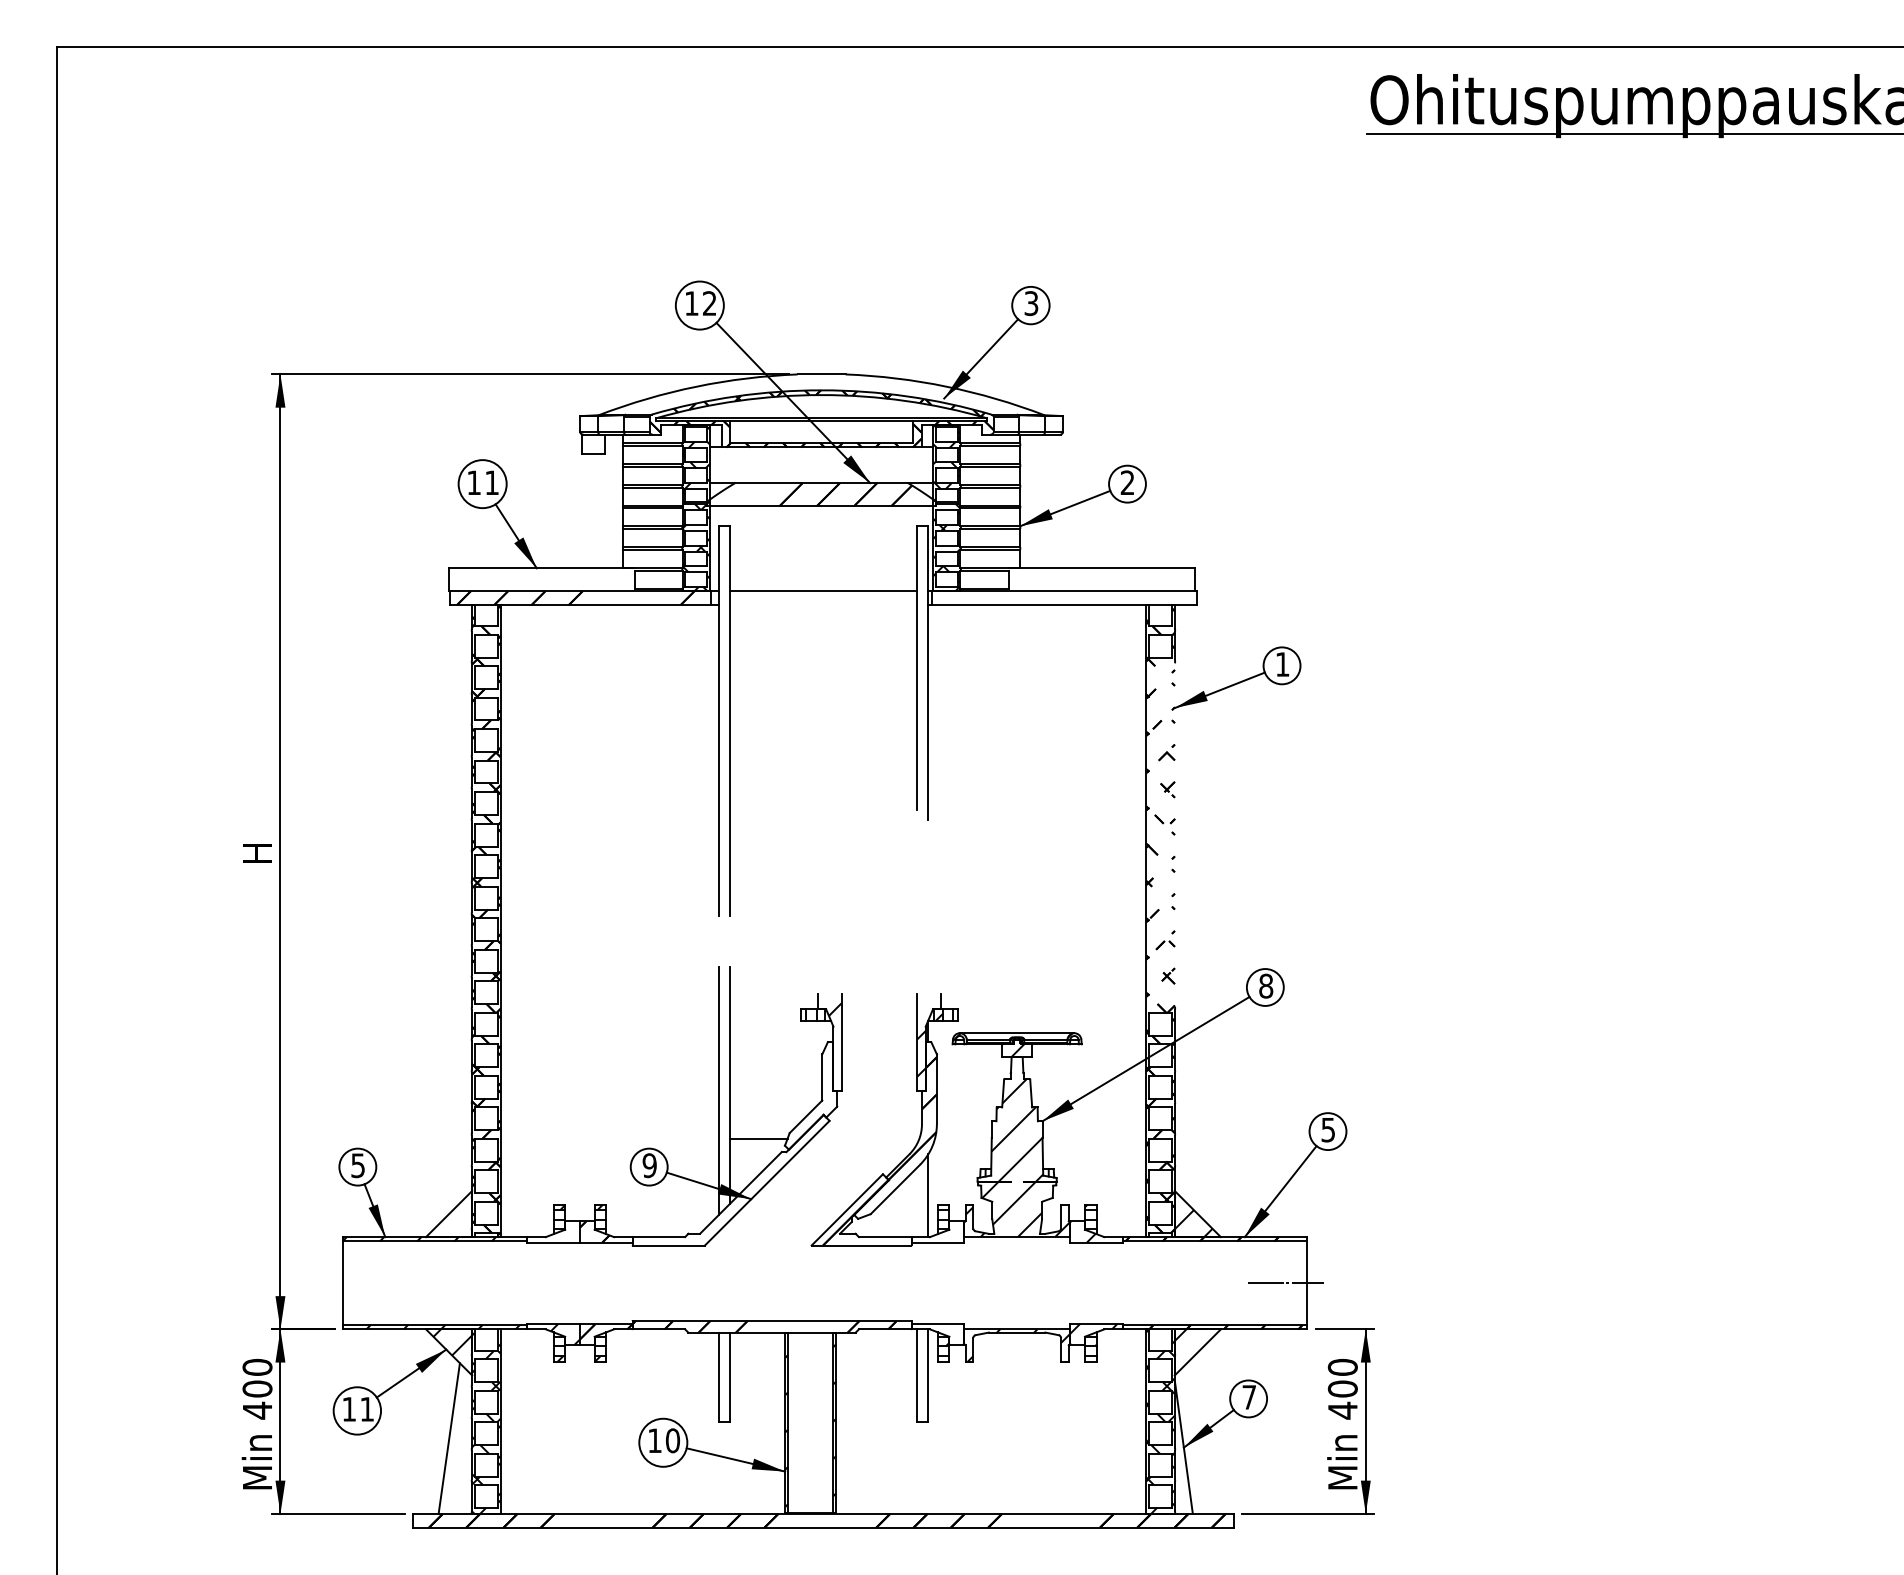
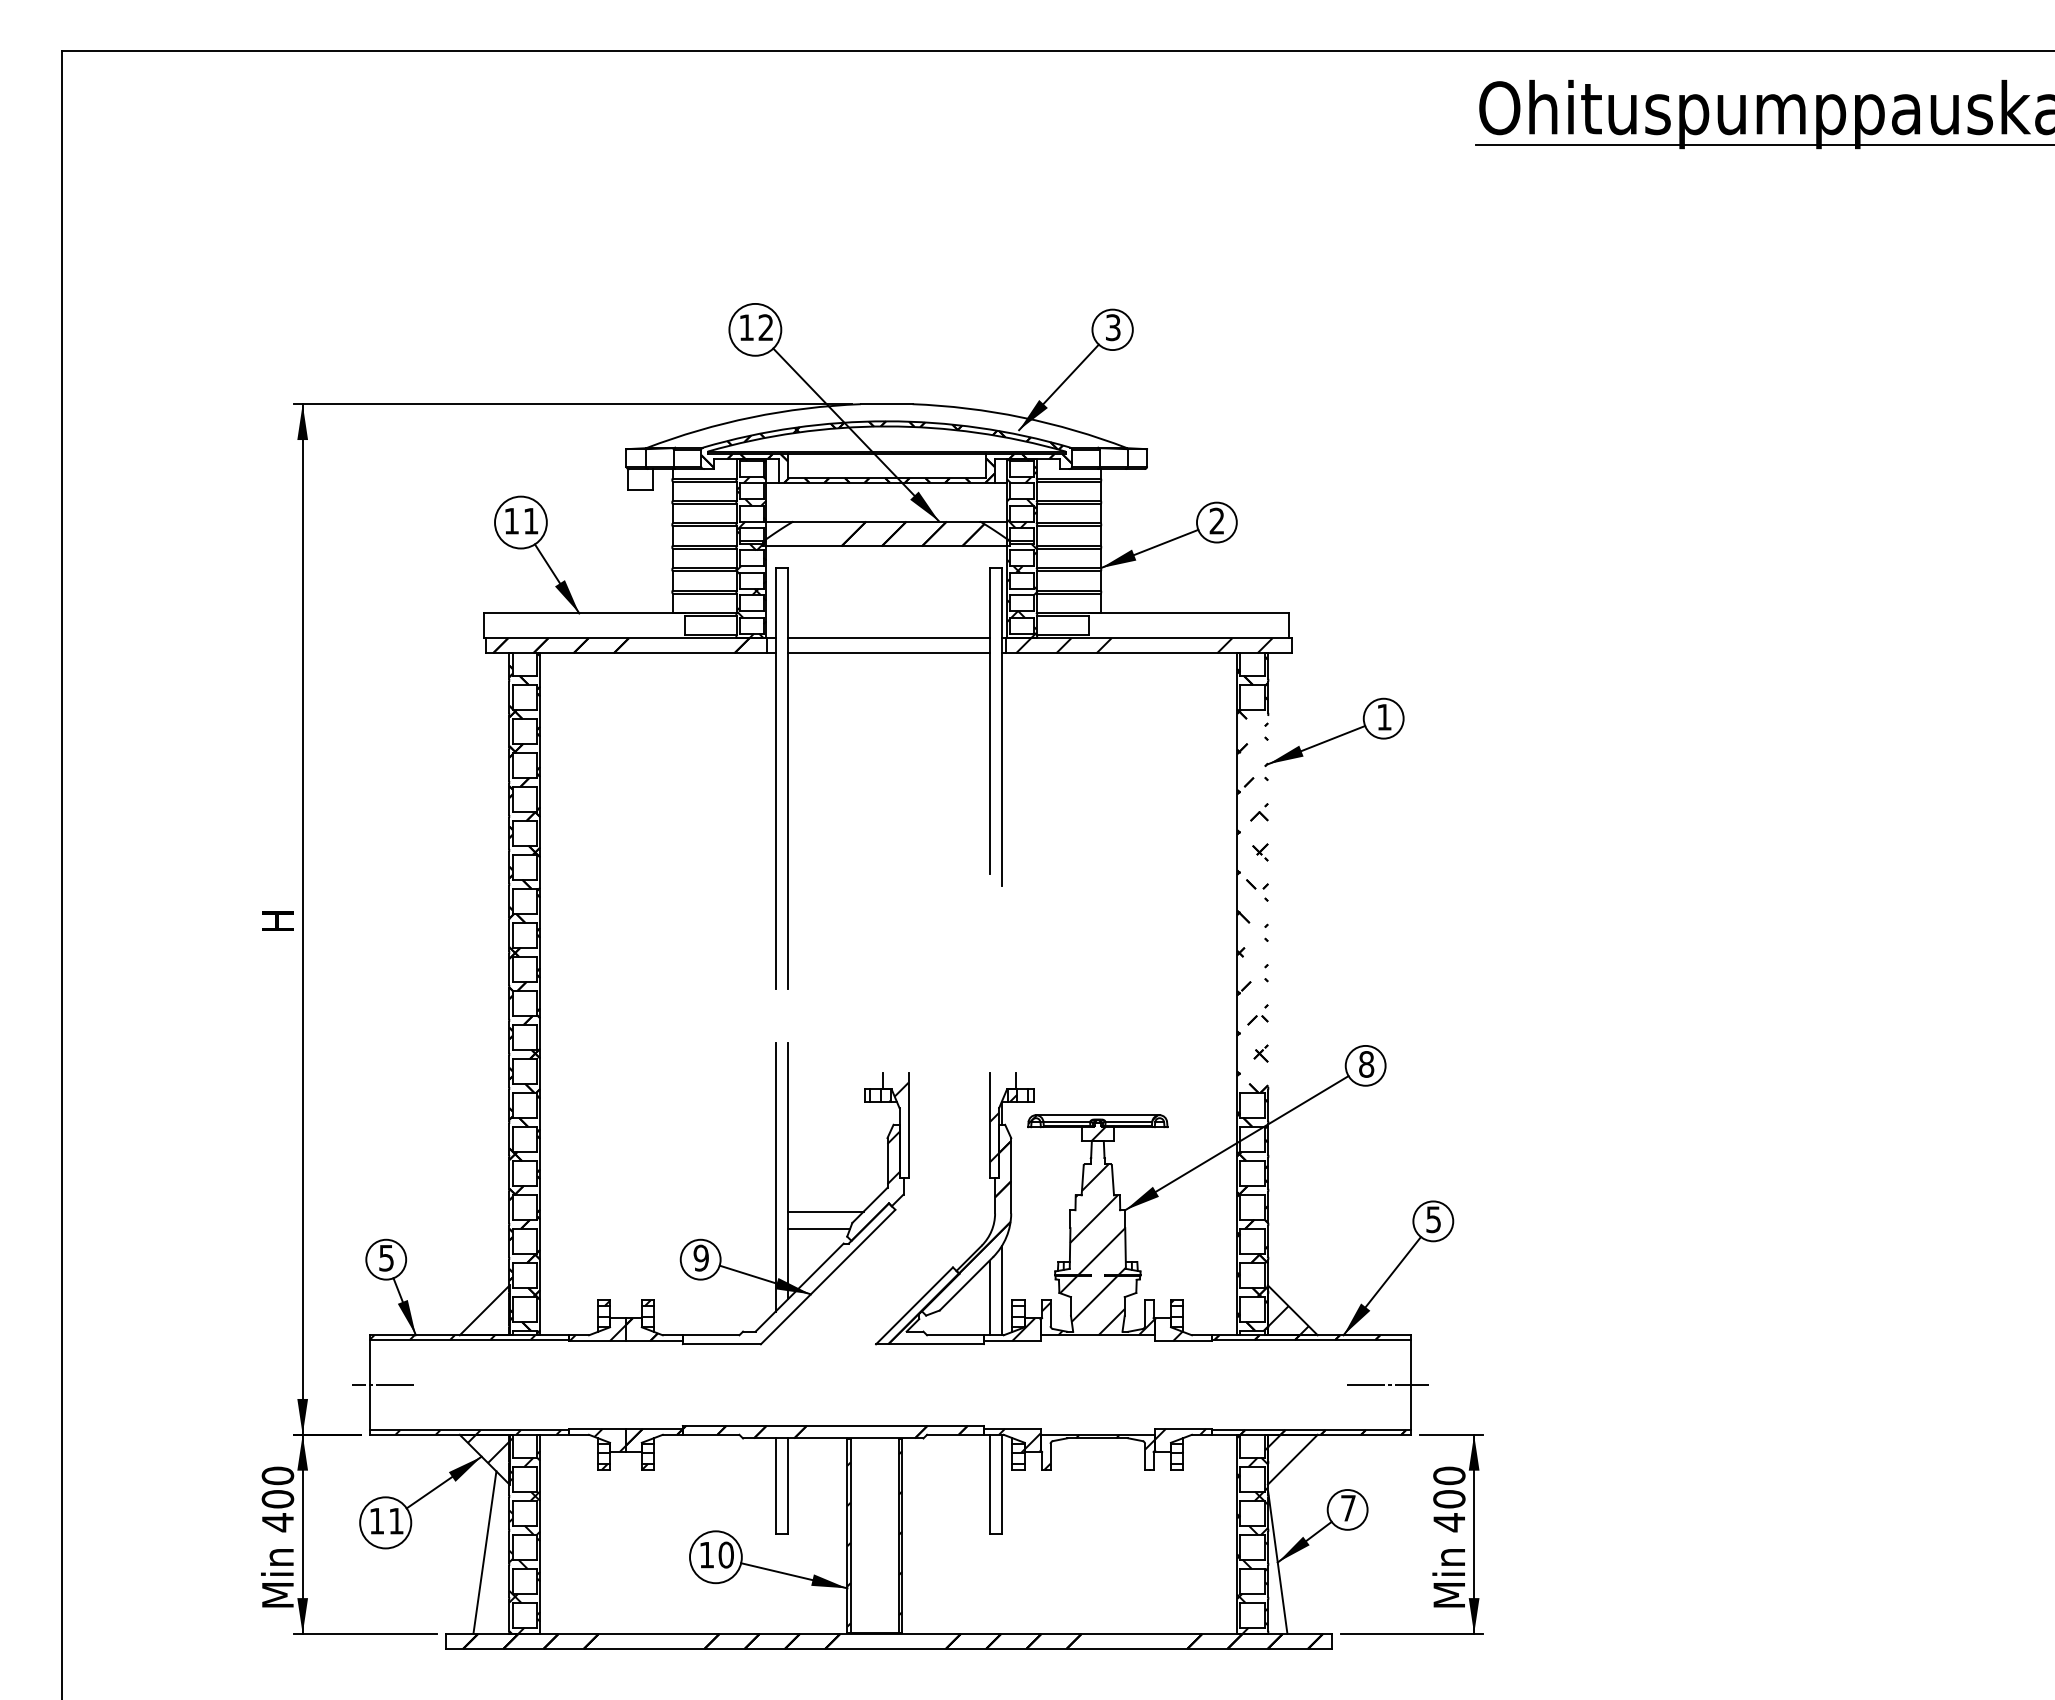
hatch: (1059, 598) -> (1143, 646), added
line: (823, 605) -> (888, 653), added
hatch: (827, 1072) -> (893, 1157), added
line: (765, 1122) -> (826, 1211), added
line: (916, 1202) -> (989, 1297), added
hatch: (947, 1231) -> (1022, 1329), added
hatch: (553, 1234) -> (597, 1332), added
line: (354, 1283) -> (382, 1385), added
hatch: (944, 1332) -> (1019, 1438), added

